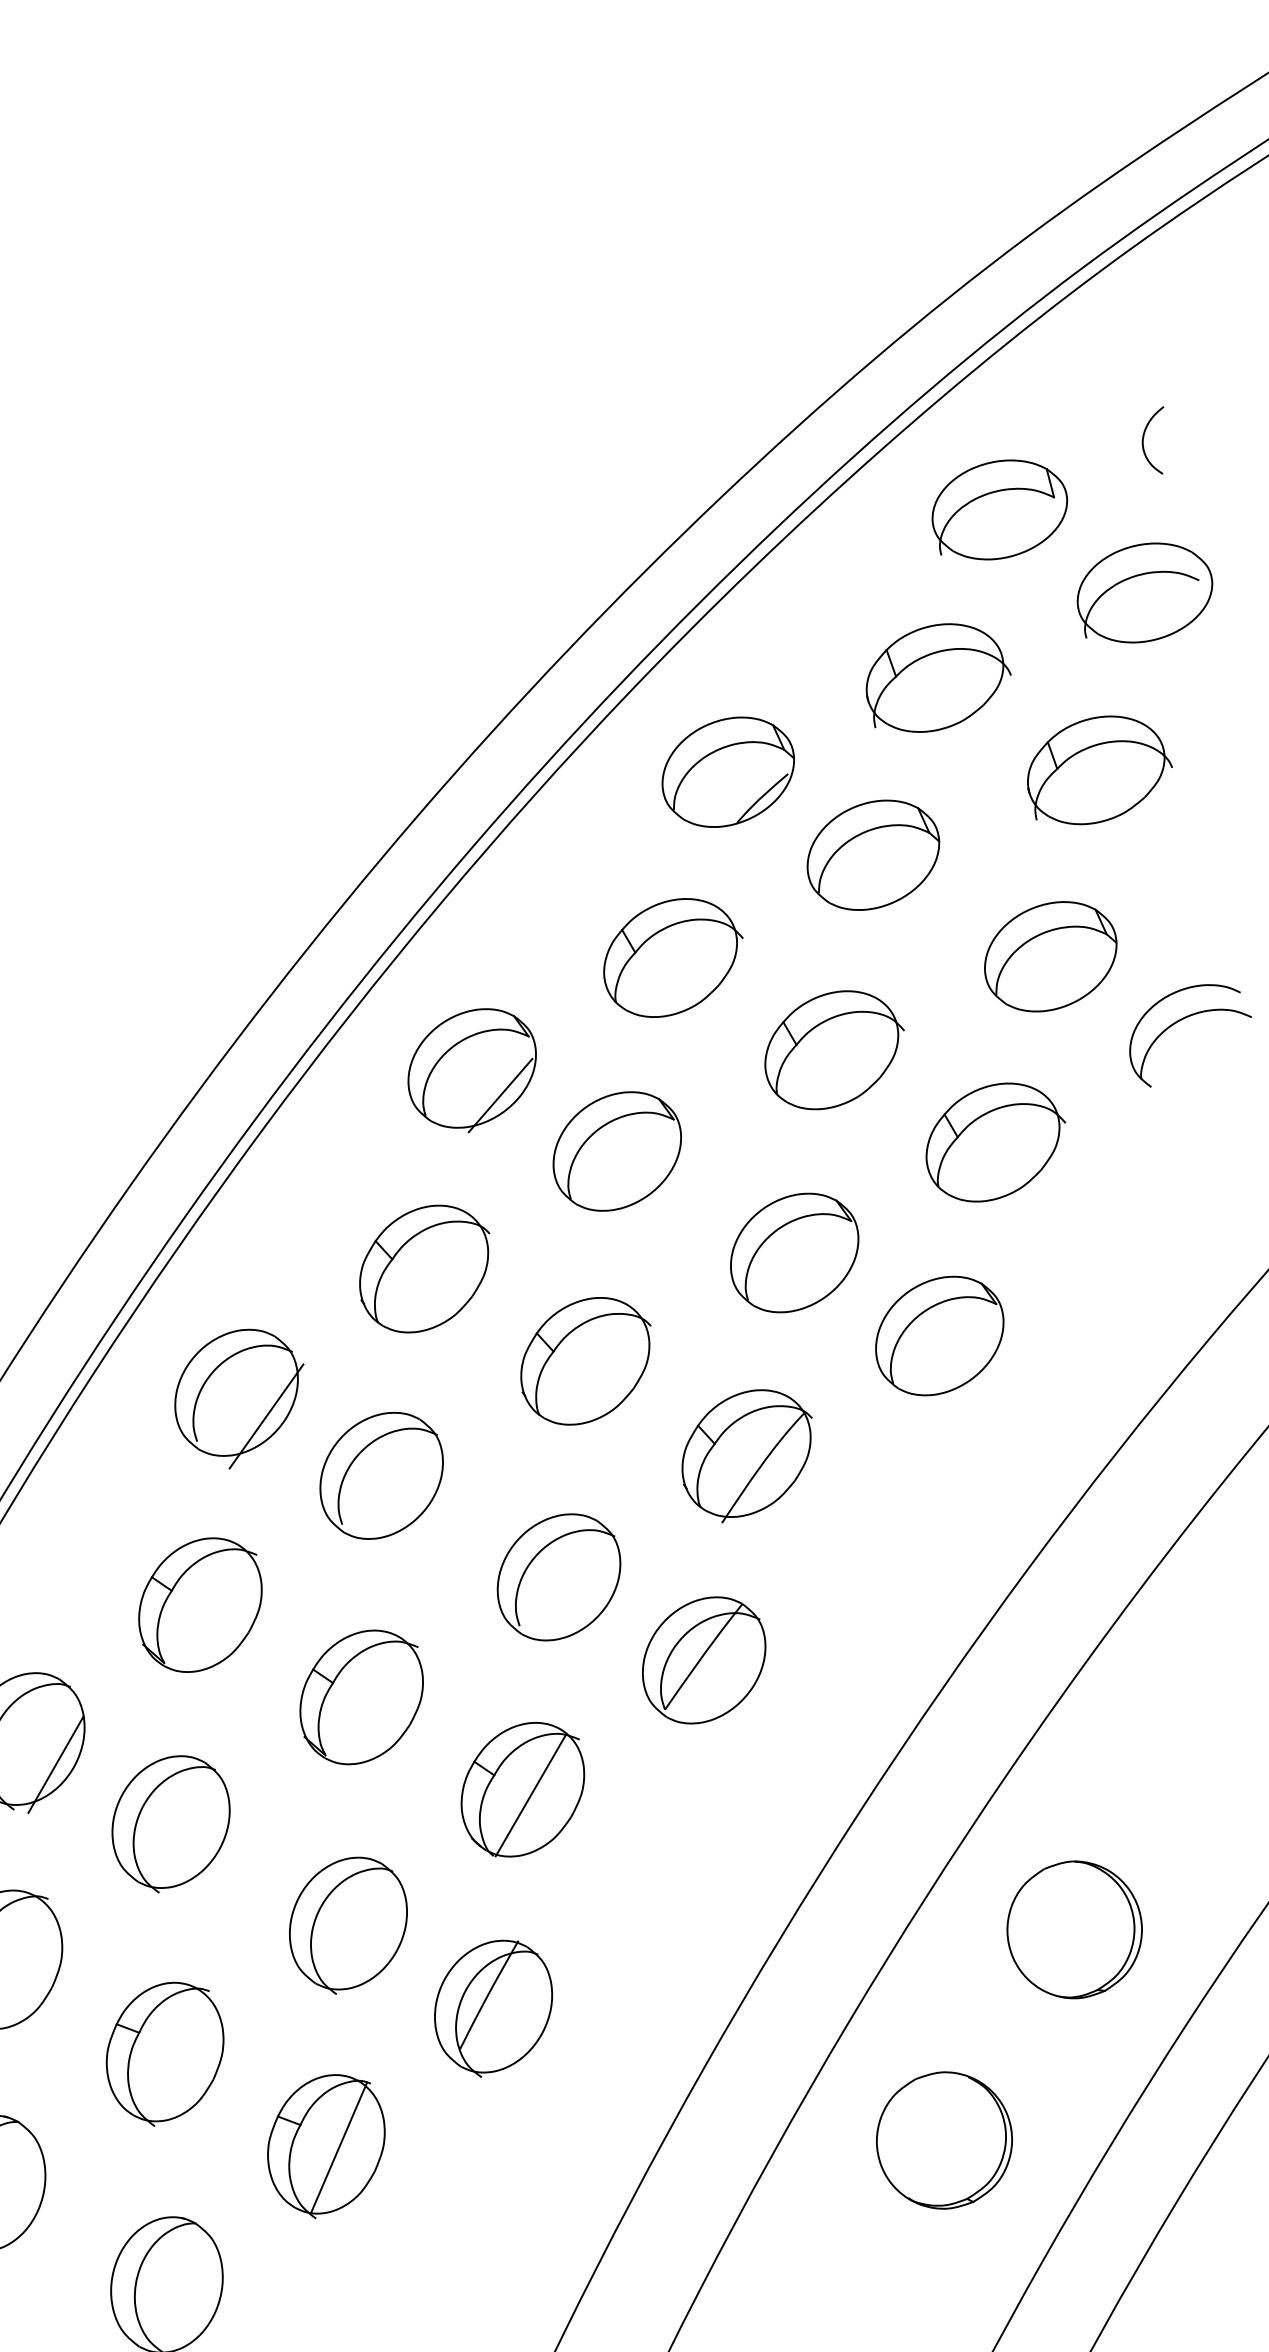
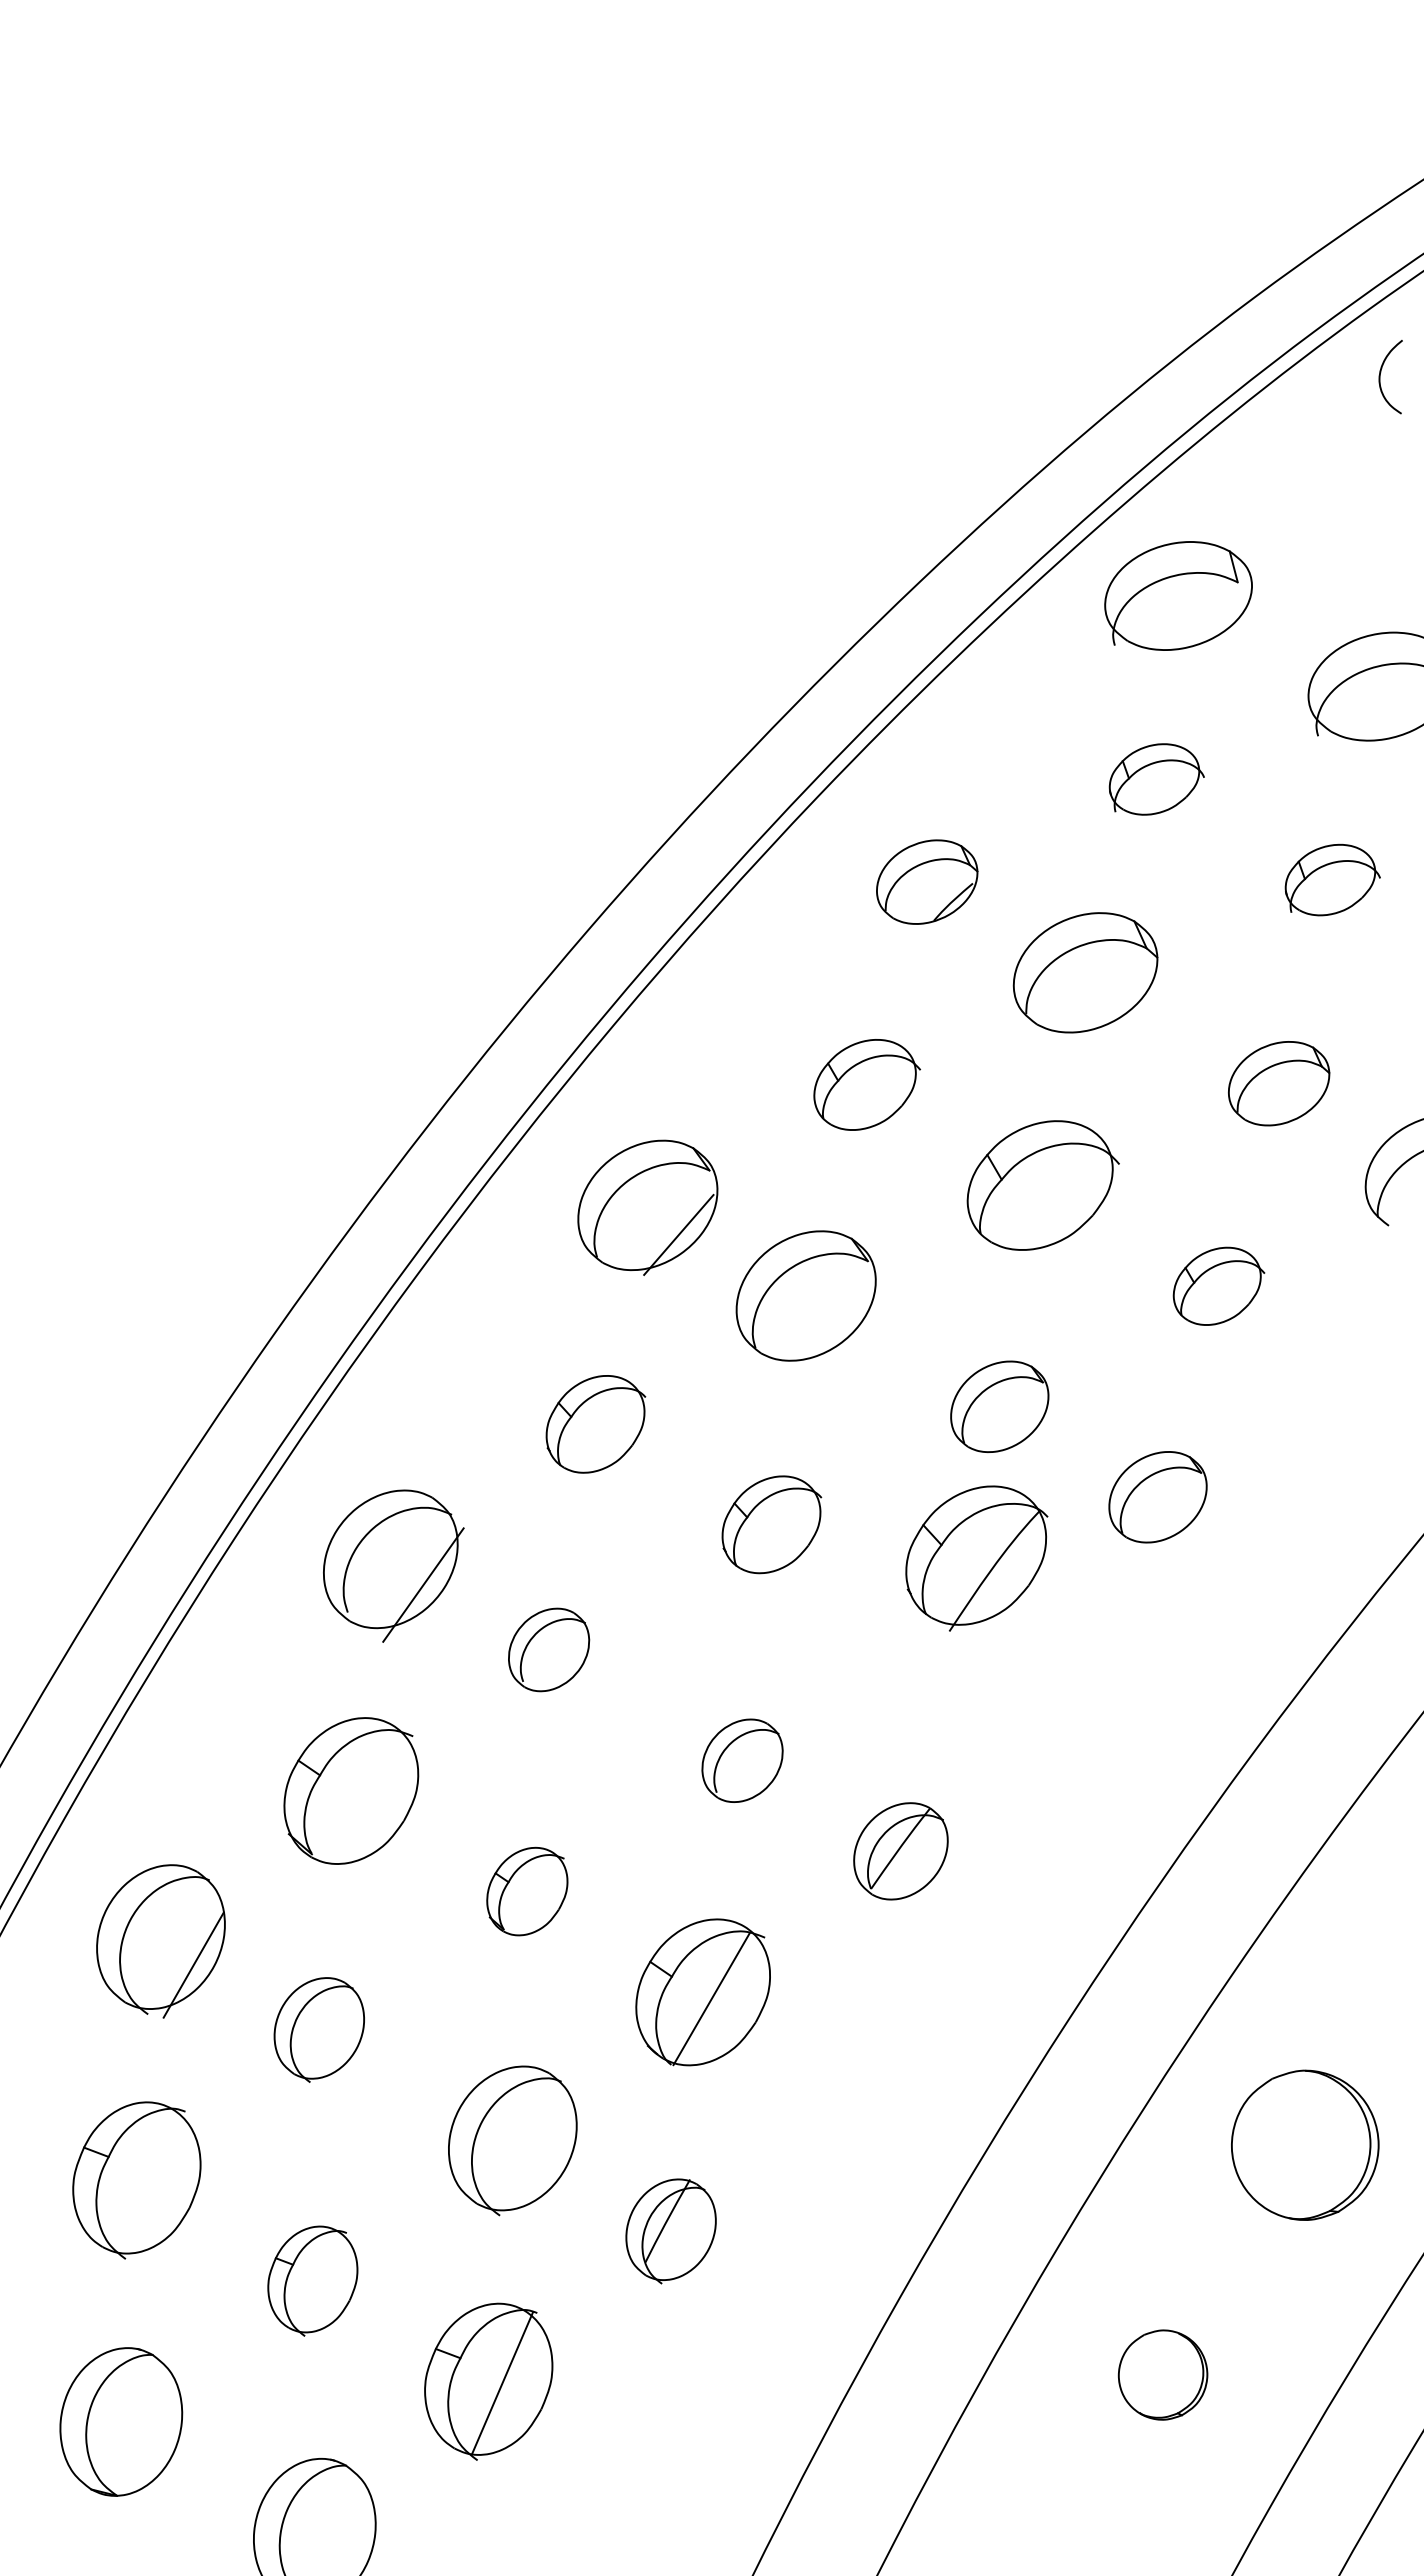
curve: (1143, 440) -> (1380, 377), moved
part: (999, 509) -> (1178, 595), moved
part: (938, 678) -> (1156, 779), size x0.6
part: (1099, 769) -> (1332, 879), size x0.6
part: (727, 771) -> (926, 881), size x0.7
part: (1050, 956) -> (1278, 1083), size x0.7
part: (672, 957) -> (866, 1084), size x0.7
part: (995, 1142) -> (1218, 1286), size x0.6
part: (794, 1252) -> (999, 1406), size x0.7
part: (424, 1269) -> (595, 1424), size x0.7
part: (939, 1335) -> (1157, 1496), size x0.7
part: (585, 1360) -> (771, 1524), size x0.7
part: (746, 1456) -> (976, 1558), moved
part: (381, 1475) -> (548, 1649), size x0.6
part: (558, 1577) -> (742, 1760), size x0.6
part: (703, 1660) -> (900, 1851), size x0.7
part: (361, 1697) -> (527, 1891), size x0.6
part: (171, 1823) -> (319, 2029), size x0.7
part: (492, 2008) -> (670, 2231), size x0.7
part: (164, 2054) -> (312, 2281), size x0.7
part: (943, 2139) -> (1162, 2374), size x0.6

